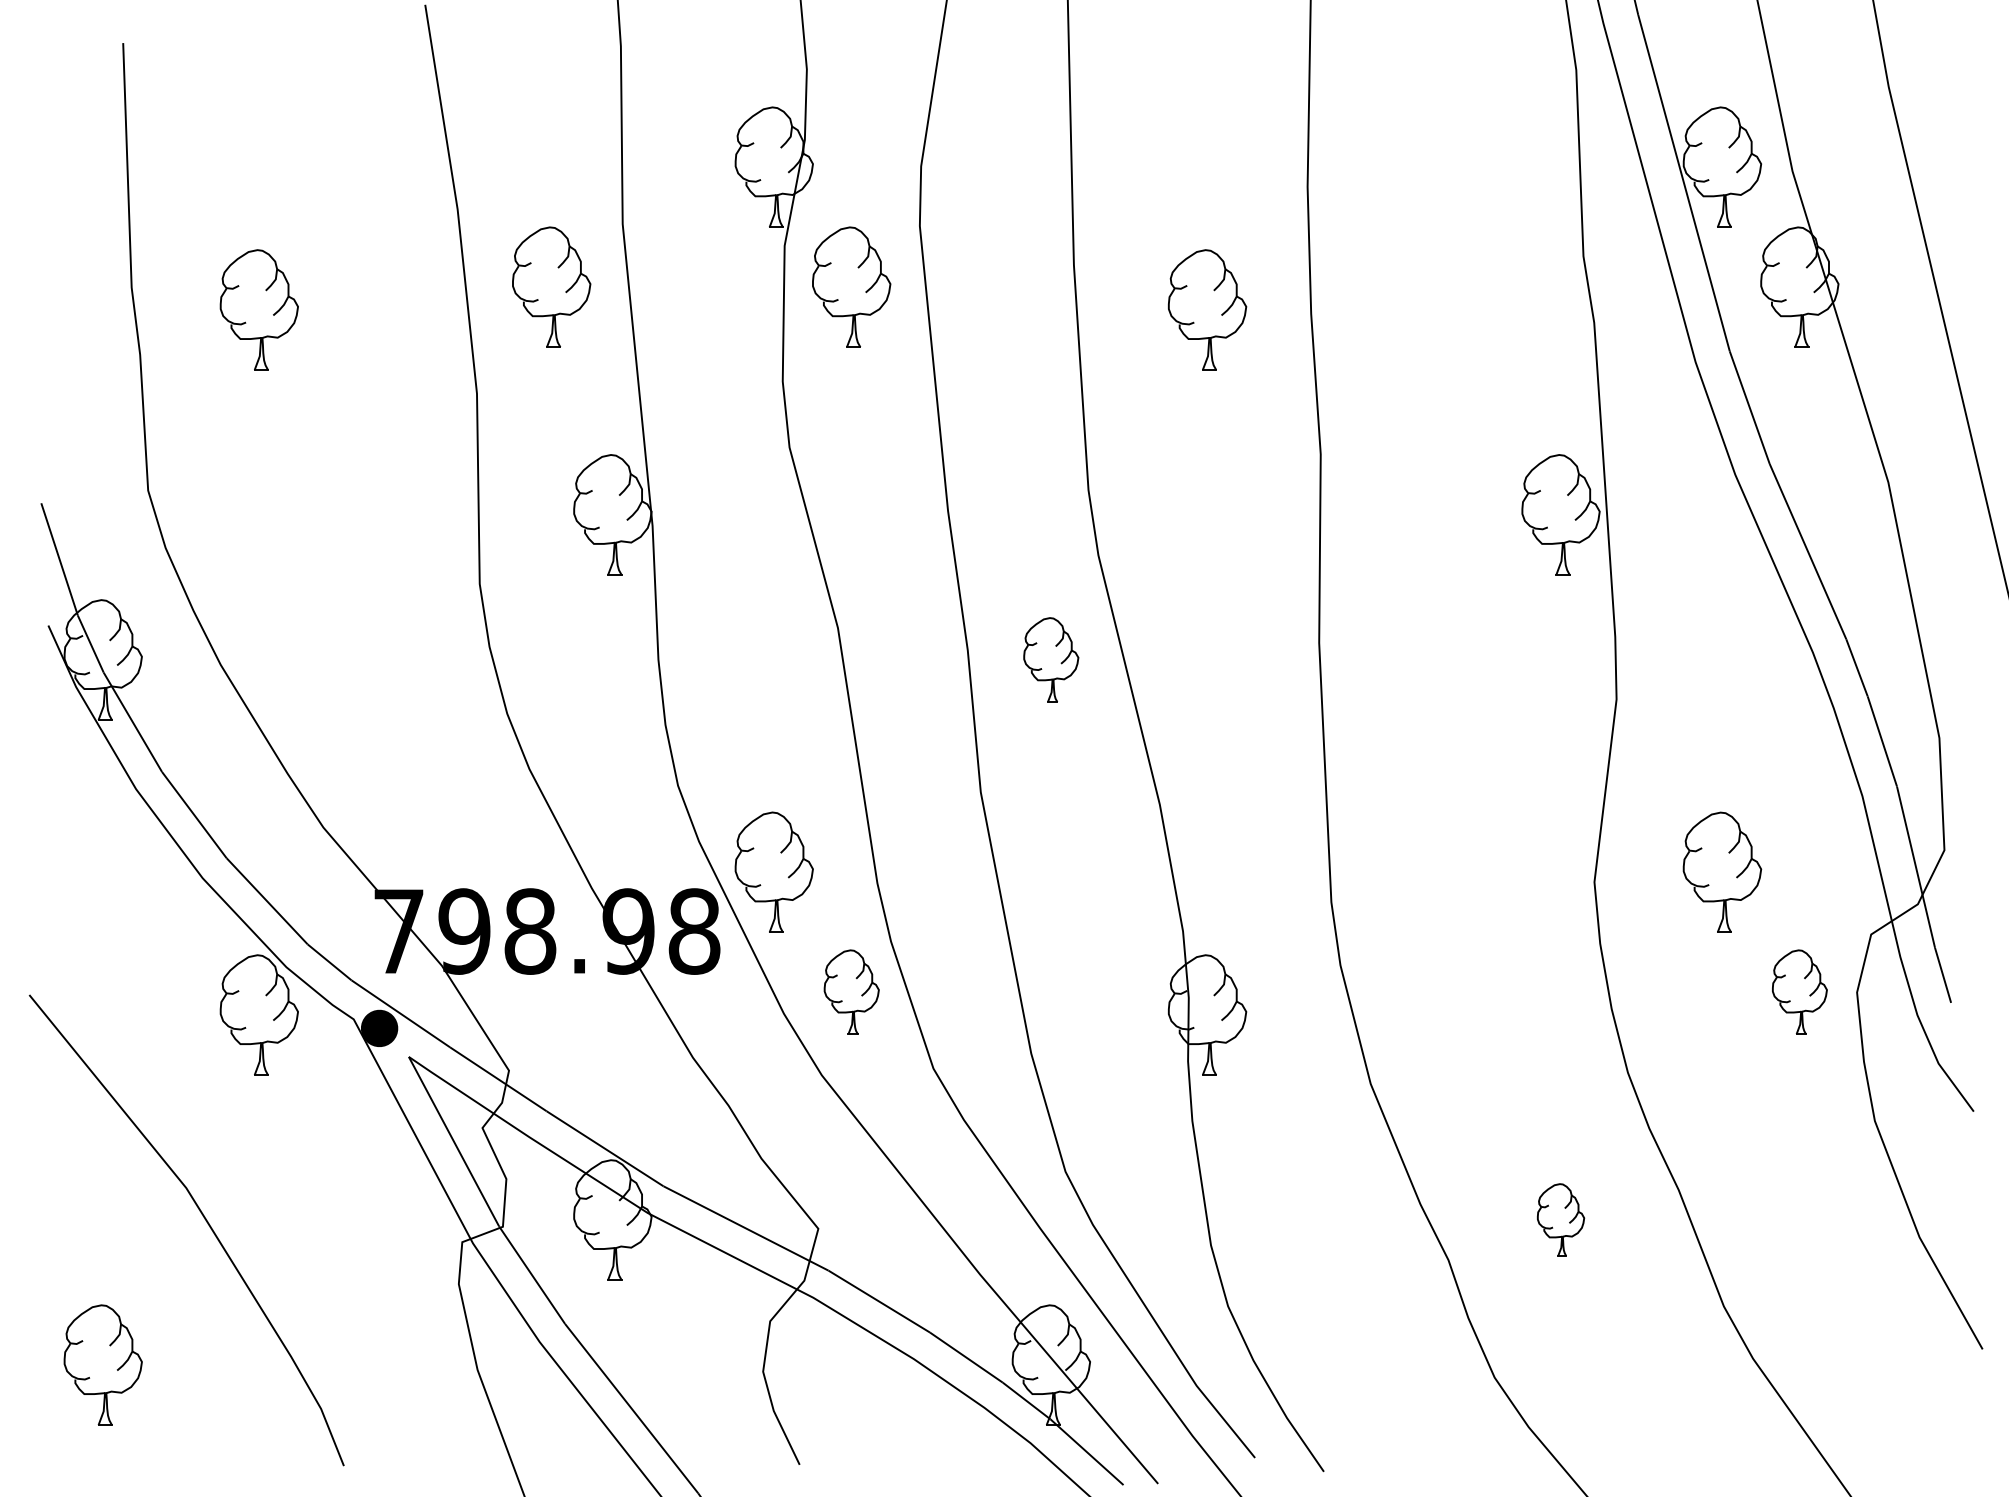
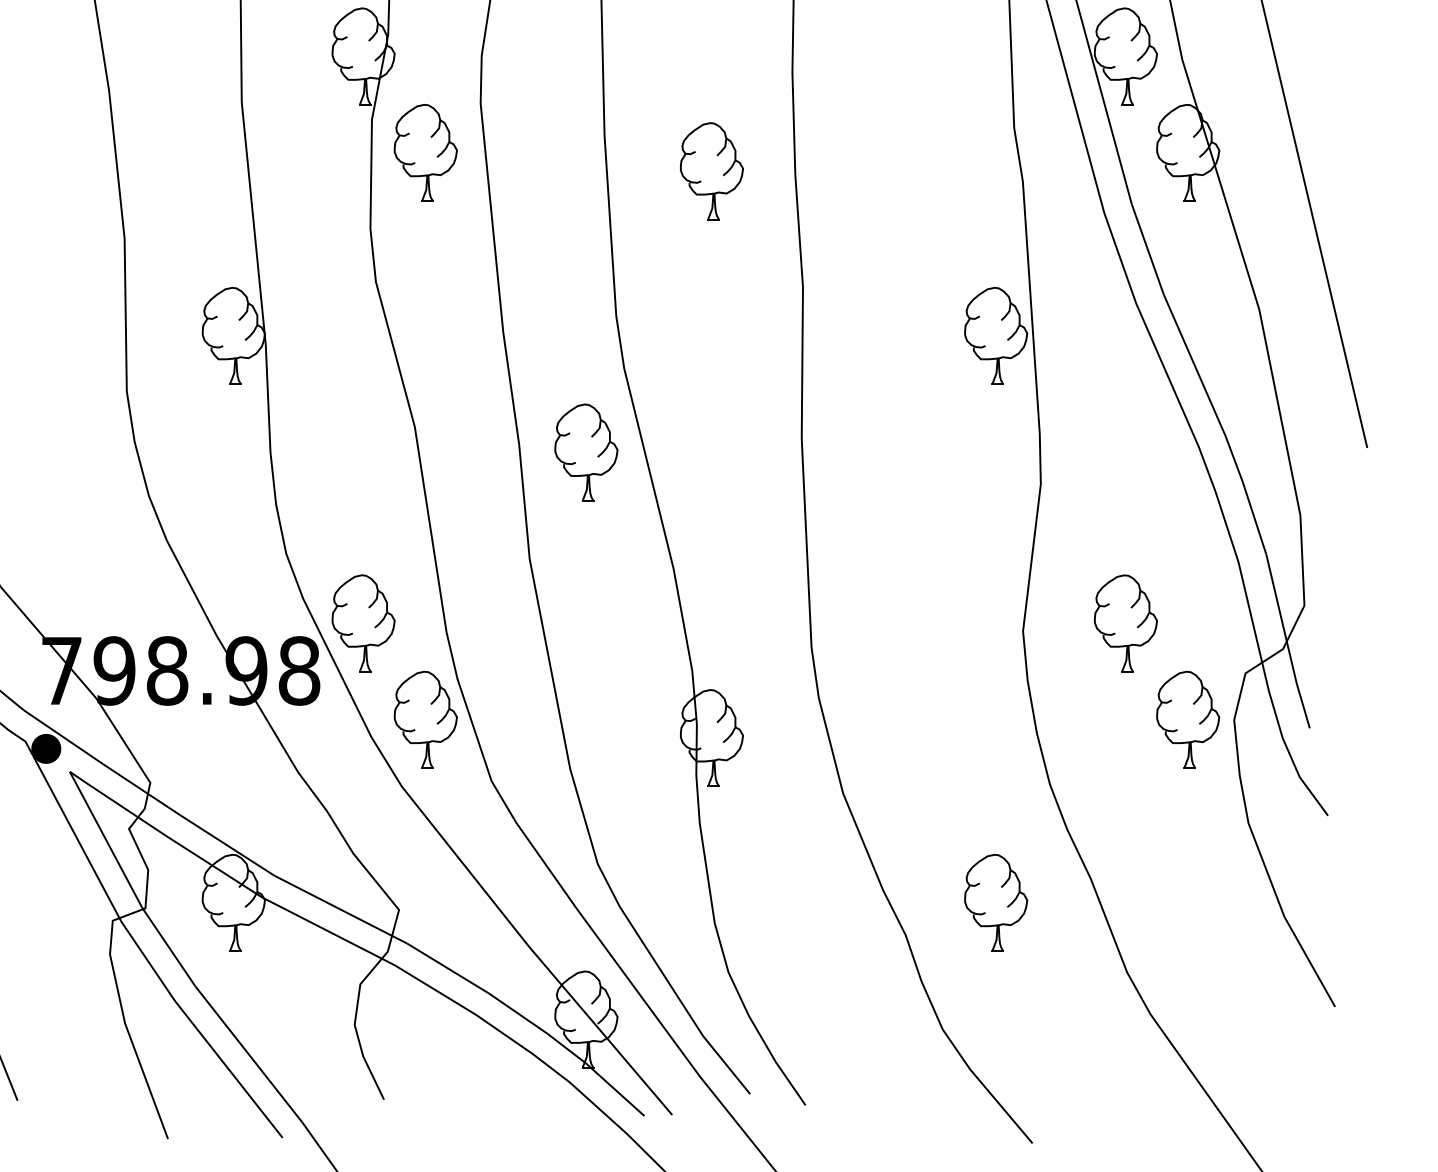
part: (551, 286) -> (184, 152), removed
part: (1050, 659) -> (585, 452), size x1.43
part: (851, 991) -> (425, 719), size x1.43
part: (1799, 991) -> (1187, 719), size x1.43
part: (1560, 1219) -> (995, 902), size x1.67

